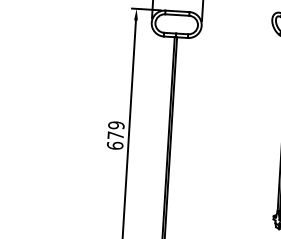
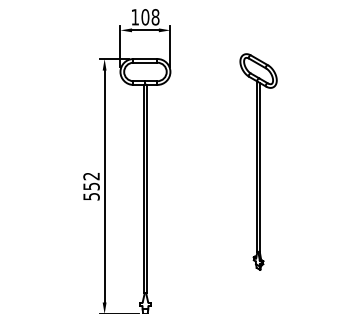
text: (115, 135) -> (91, 186), 679 -> 552

